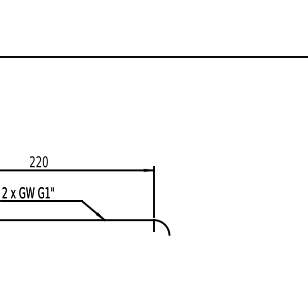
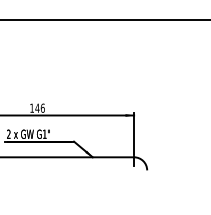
text: (38, 161) -> (37, 108), 220 -> 146

